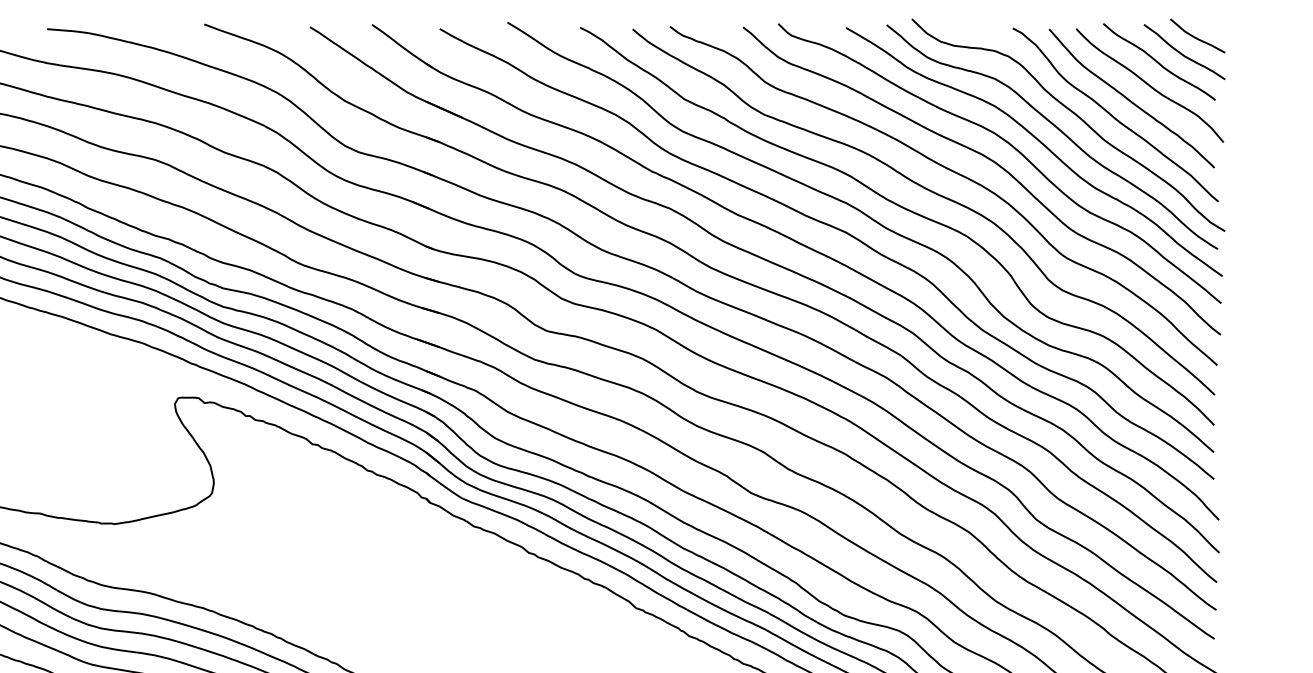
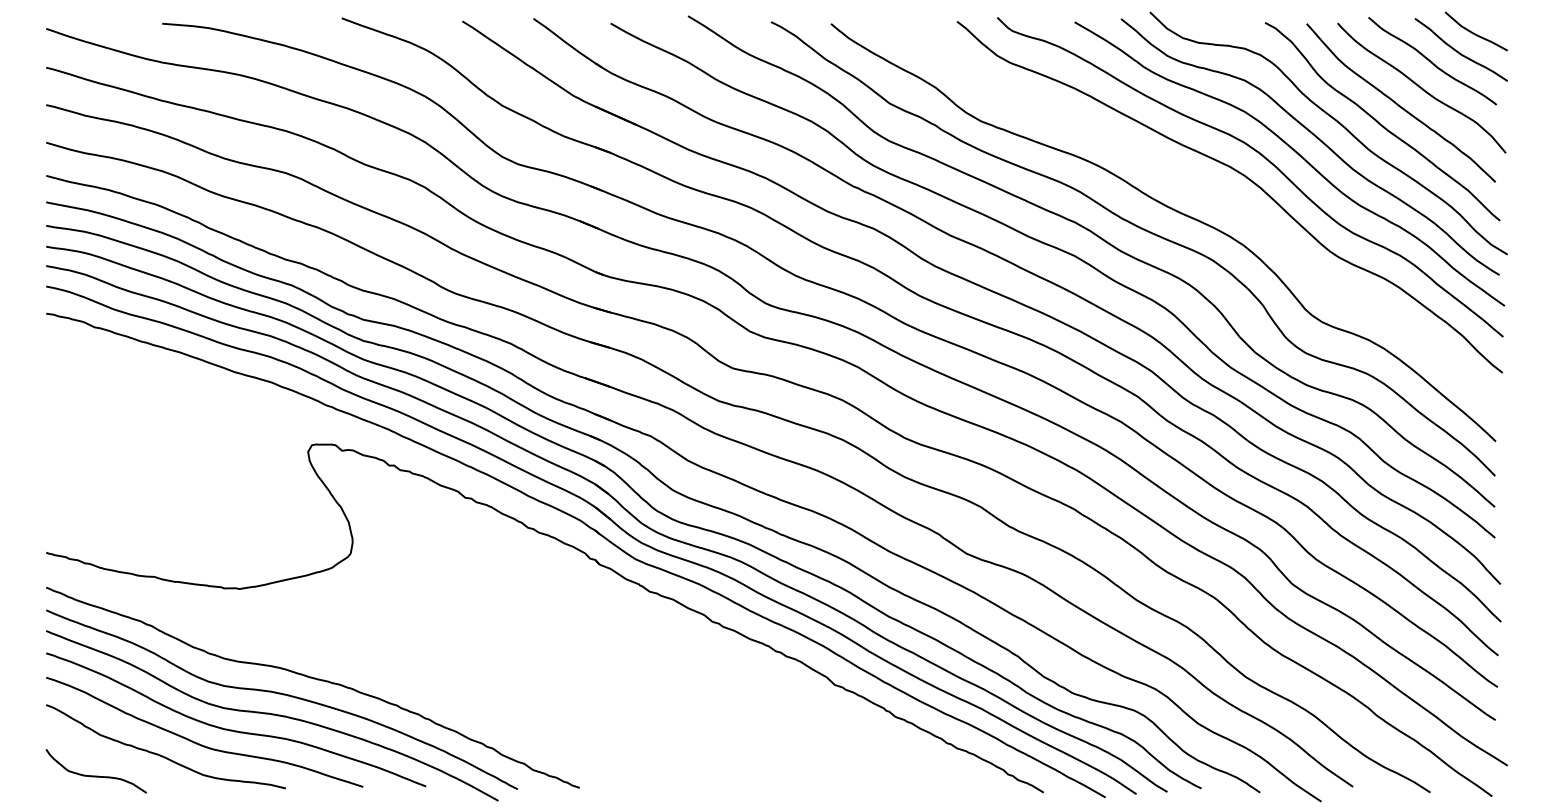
curve: (955, 173) -> (1199, 188), removed

